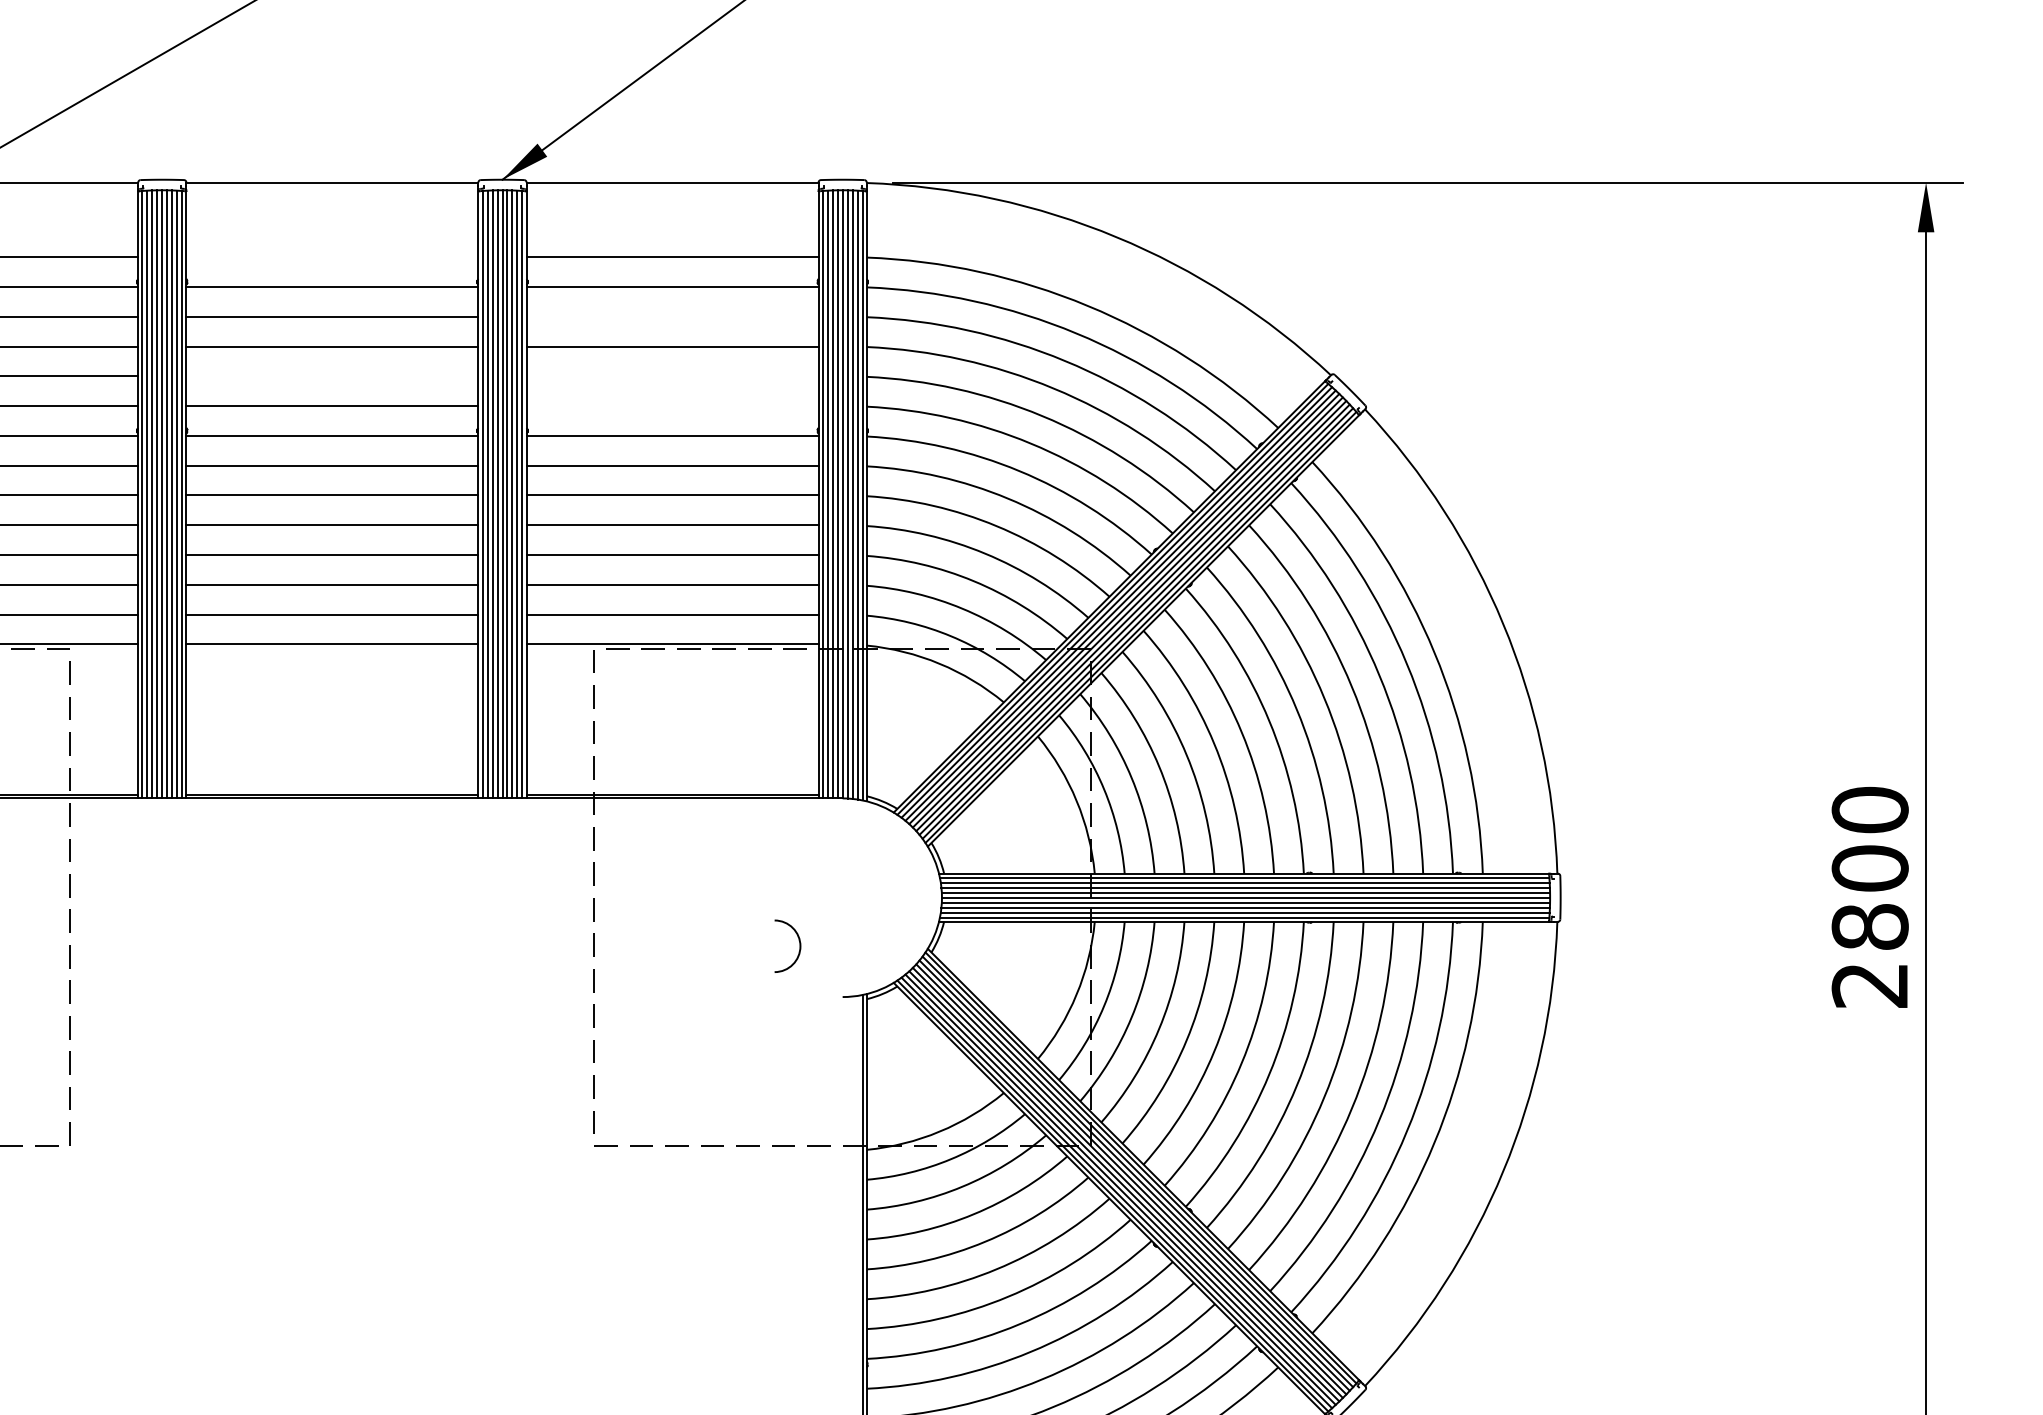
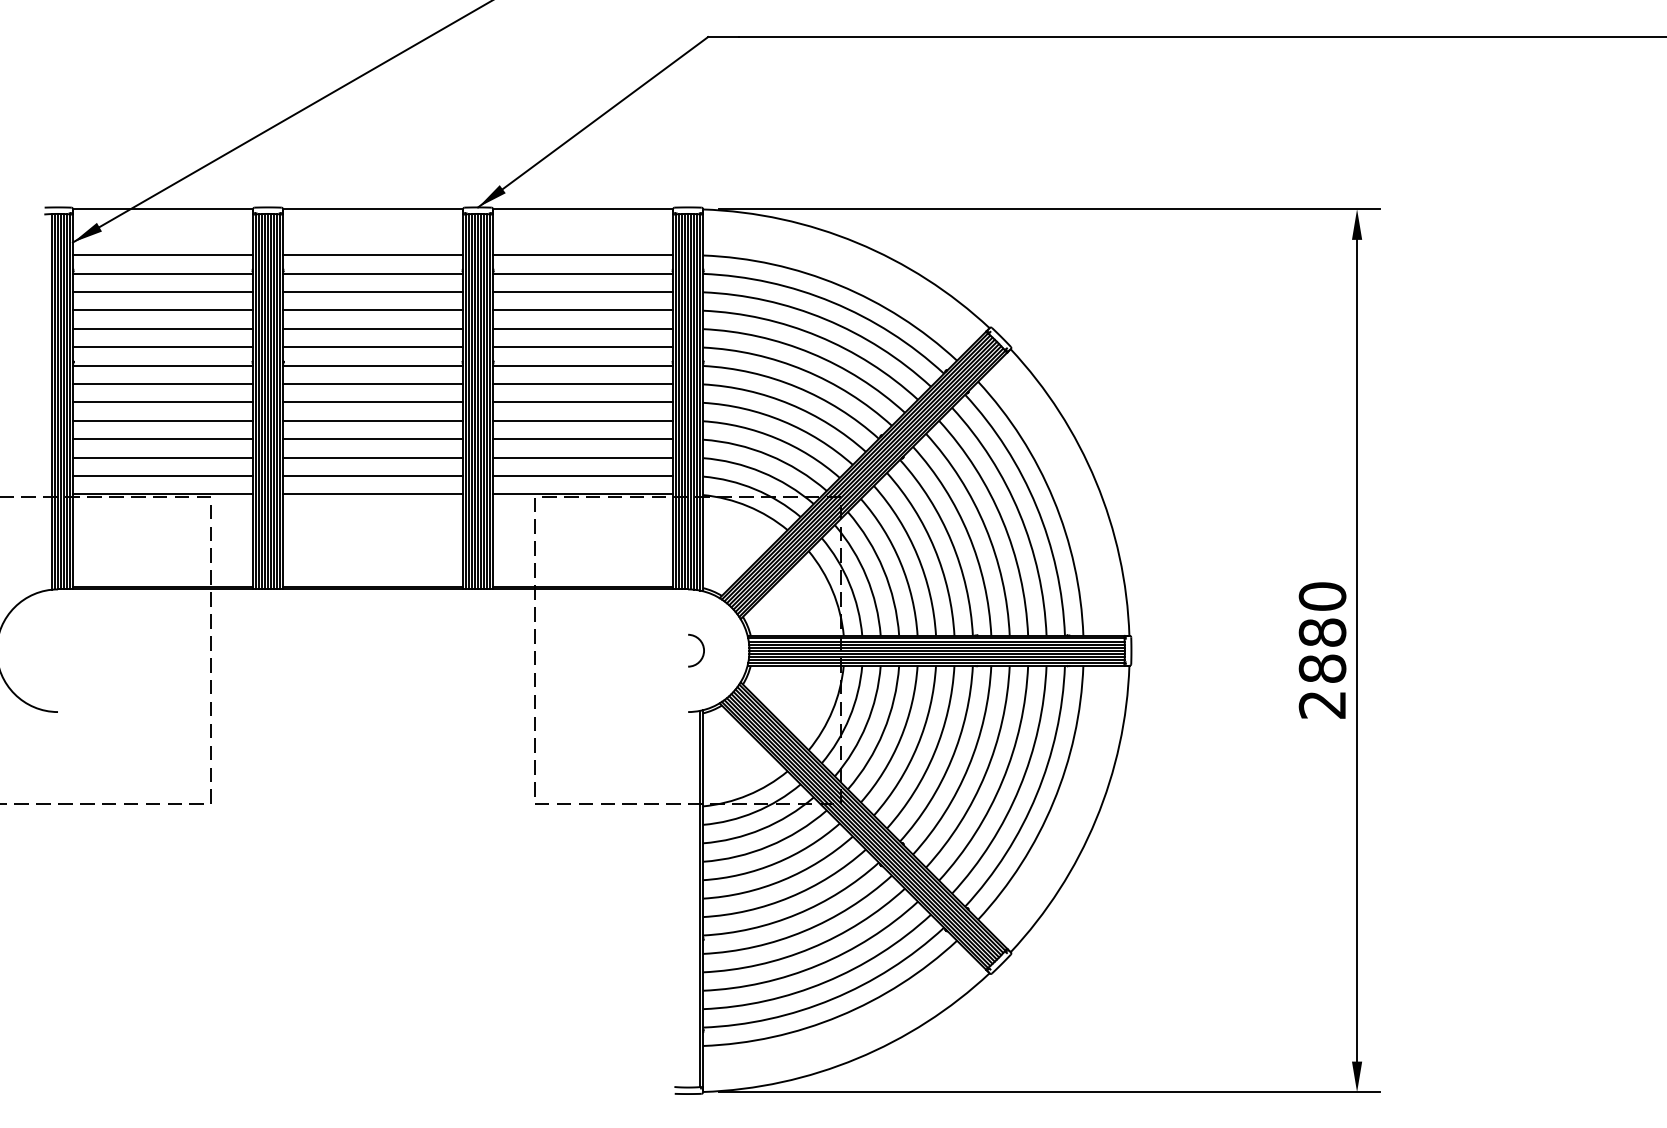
line: (331, 257) -> (372, 255), added
line: (671, 317) -> (582, 292), added
line: (331, 375) -> (372, 328), added
line: (671, 375) -> (582, 328), added
line: (671, 406) -> (582, 347), added
text: (1870, 868) -> (1322, 632), 2800 -> 2880
arc: (797, 941) -> (702, 647), moved

